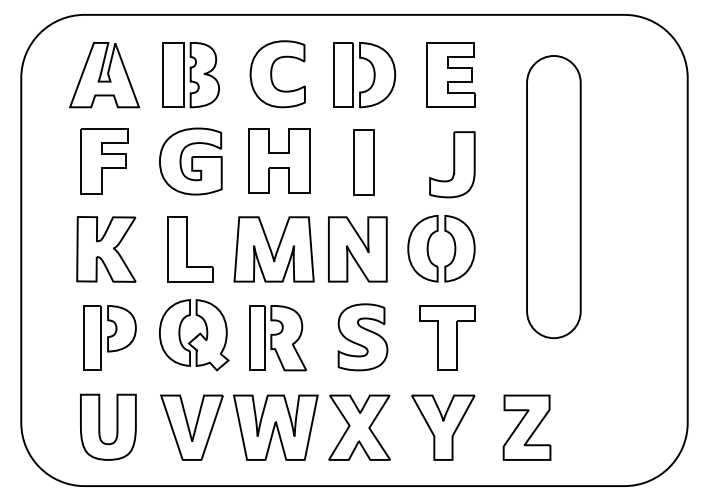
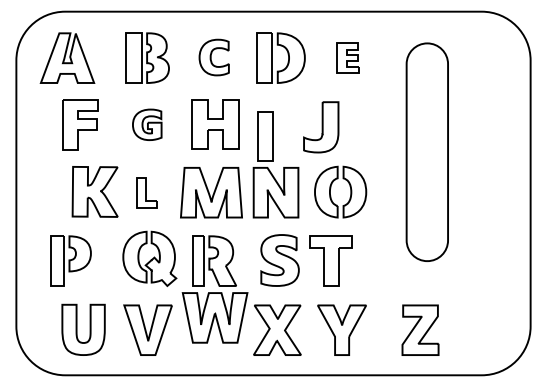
part: (277, 74) -> (214, 57), size x0.7
part: (450, 74) -> (347, 57), size x0.6
part: (104, 75) -> (67, 58), moved
part: (190, 161) -> (146, 124), size x0.6
part: (363, 162) -> (265, 136), moved
part: (452, 164) -> (321, 127), moved
part: (106, 249) -> (95, 191), moved
part: (190, 249) -> (146, 192), size x0.6
part: (109, 337) -> (70, 260), moved
part: (447, 337) -> (331, 260), moved
part: (275, 427) -> (214, 317), moved
part: (526, 427) -> (420, 330), moved

